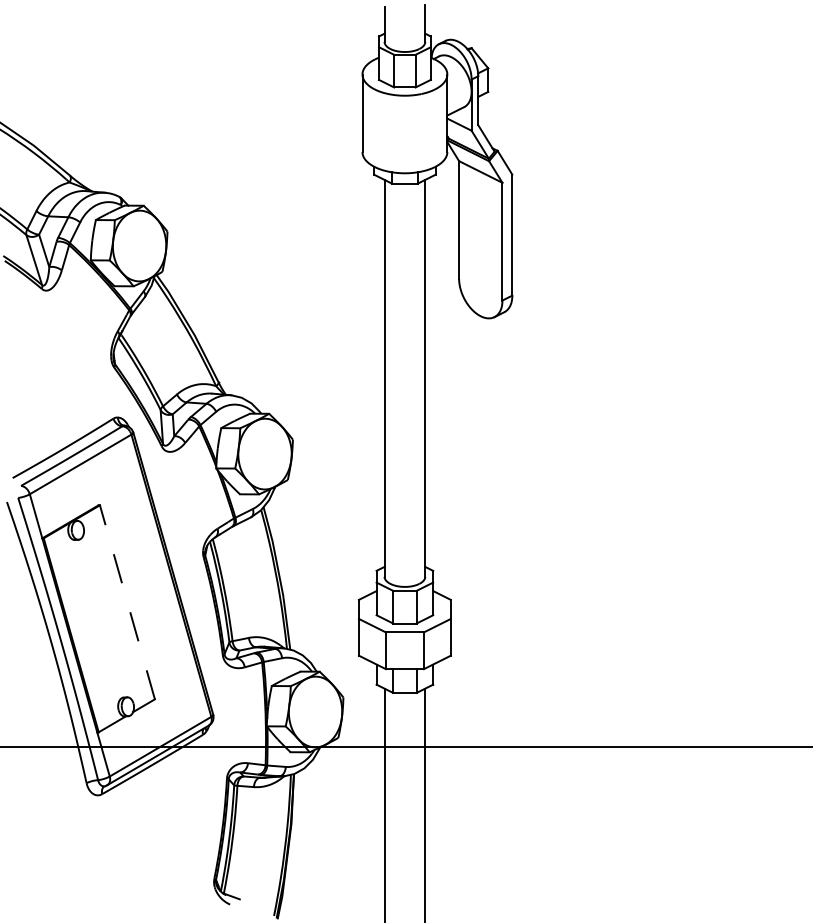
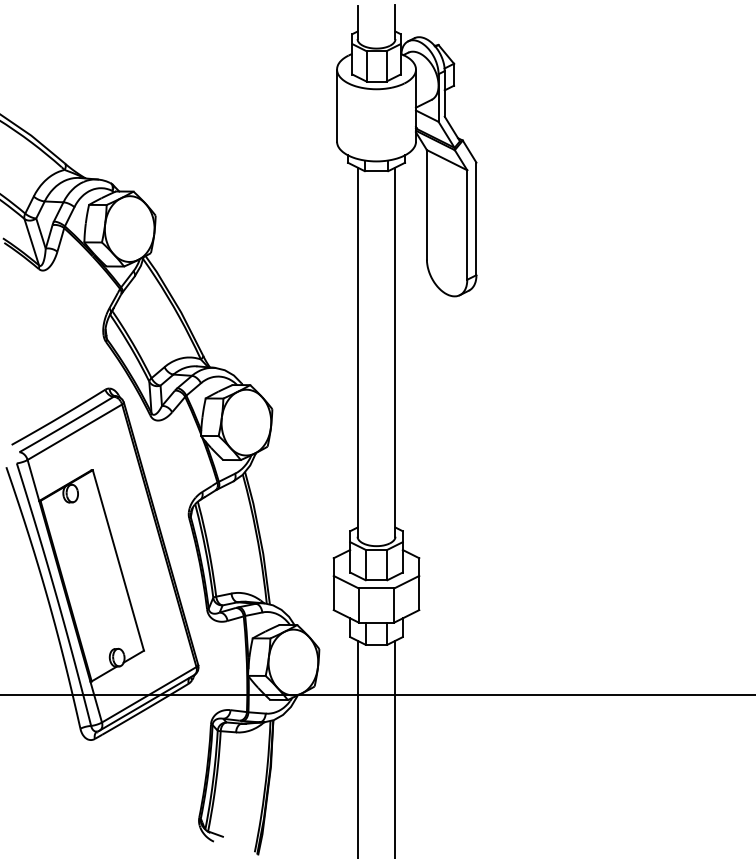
line: (127, 602) -> (118, 560), dashed -> solid

